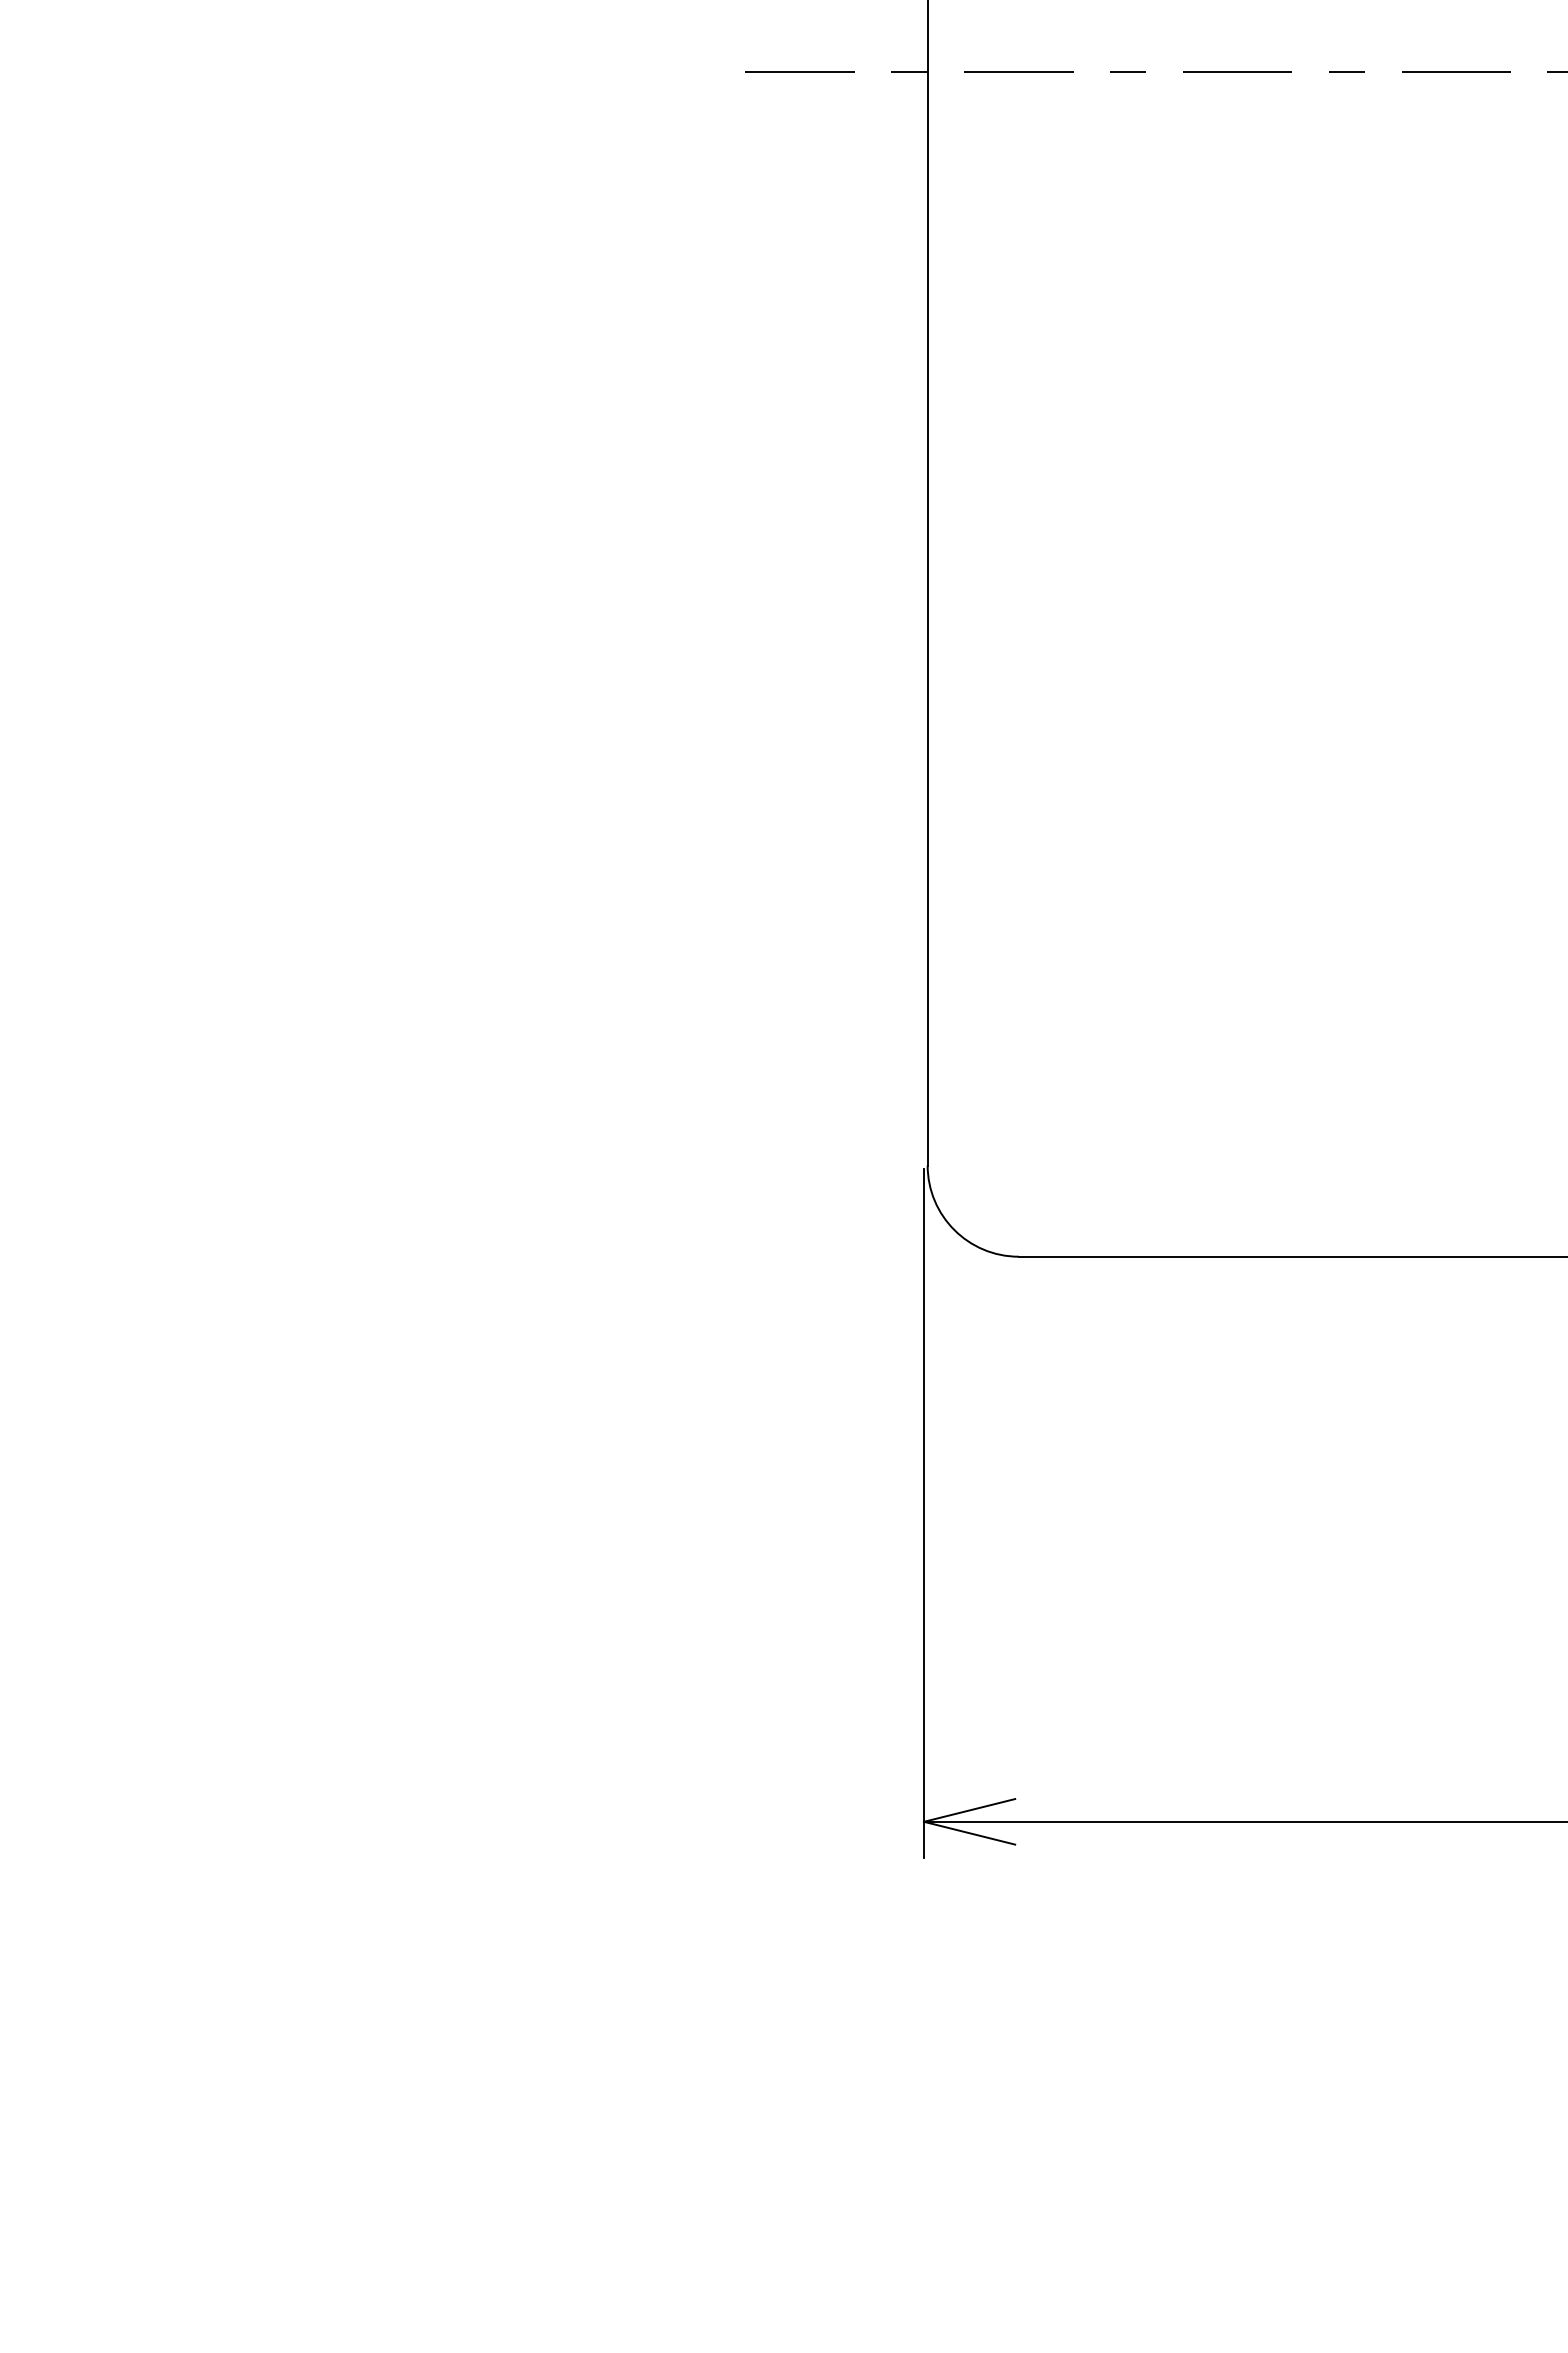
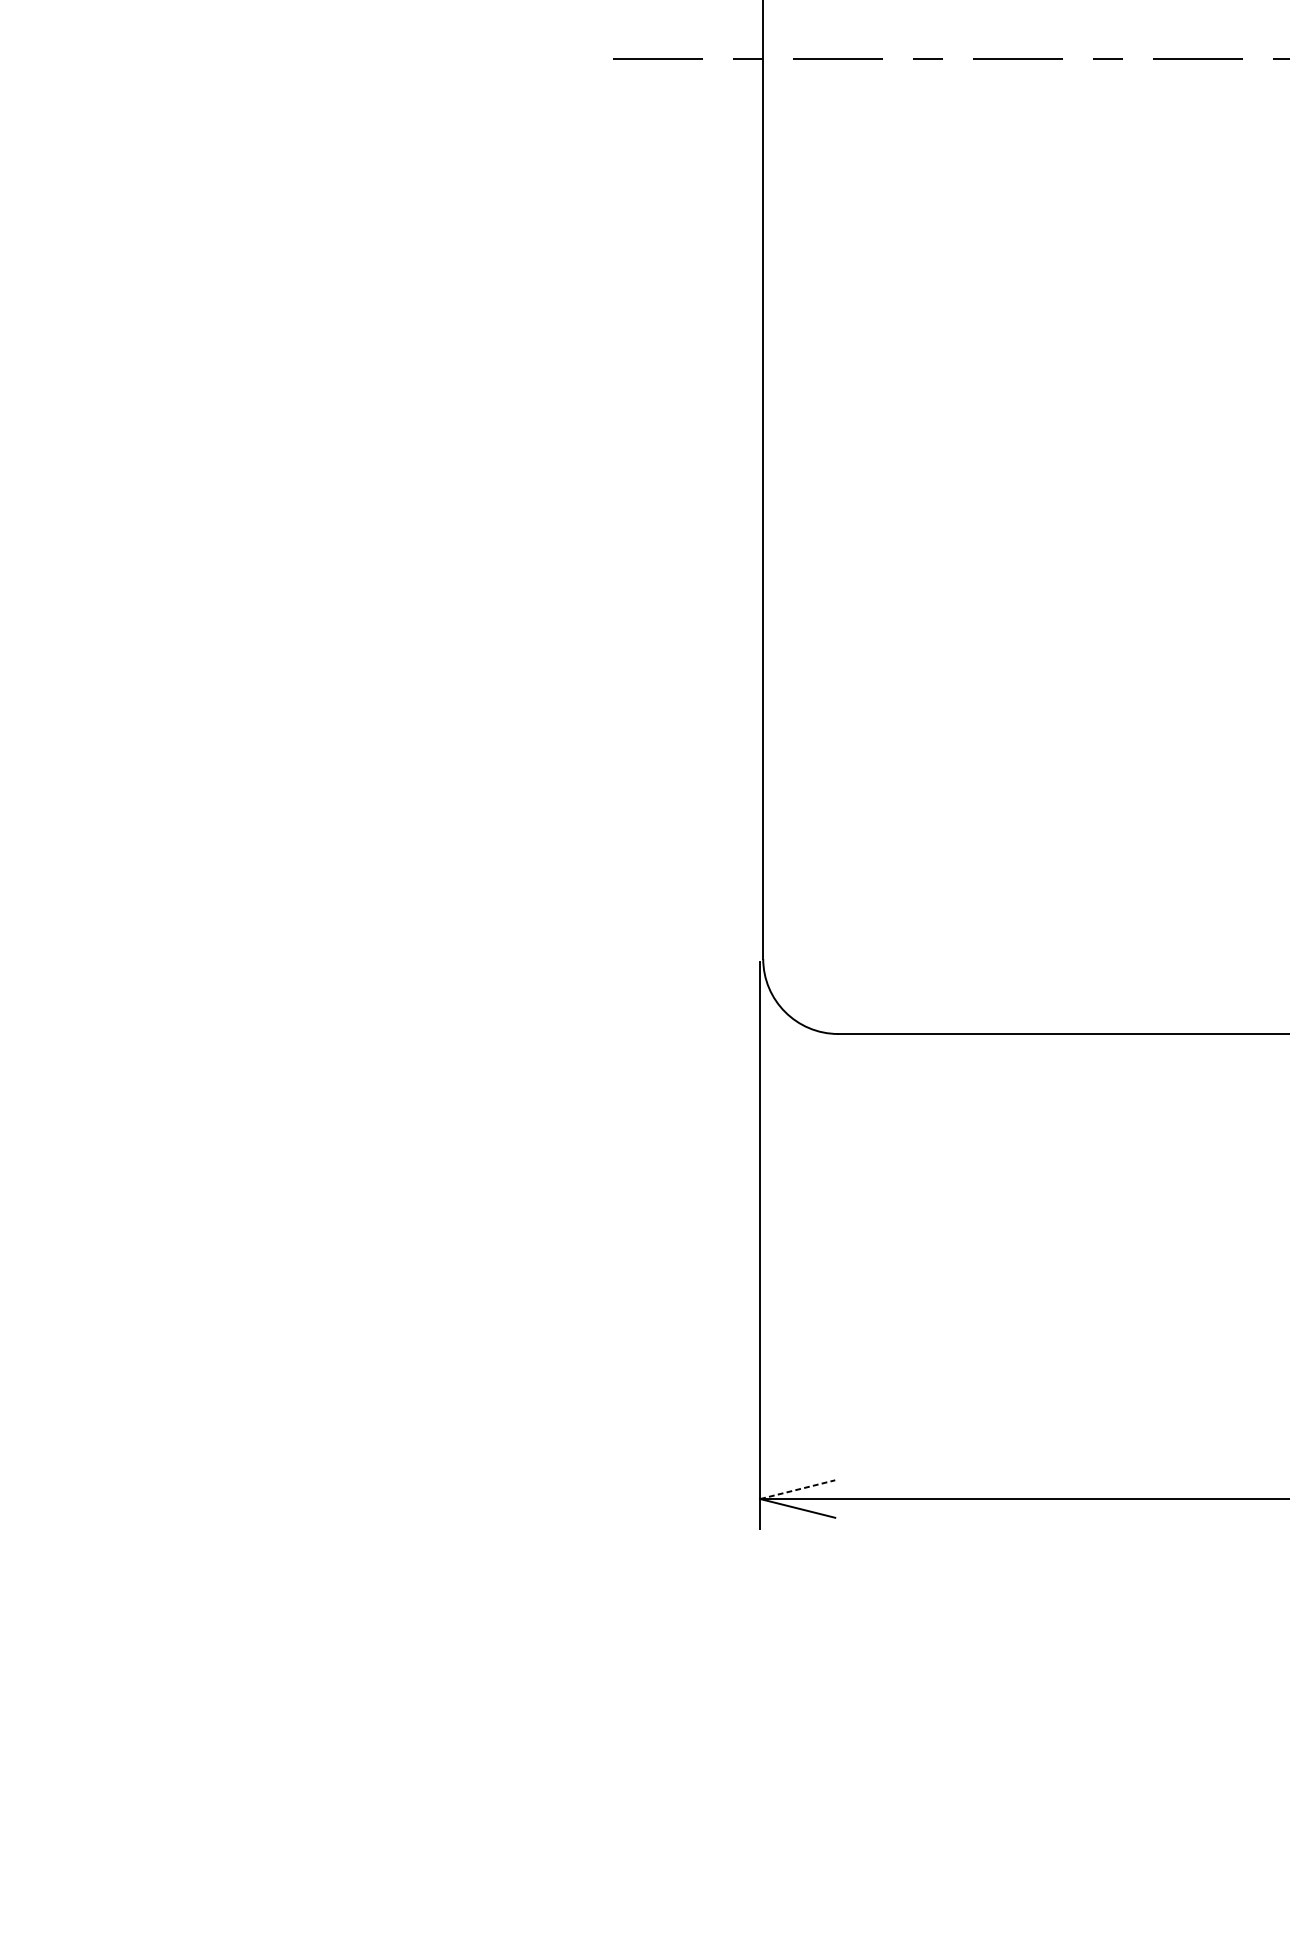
line: (969, 1810) -> (797, 1489), solid -> dashed

